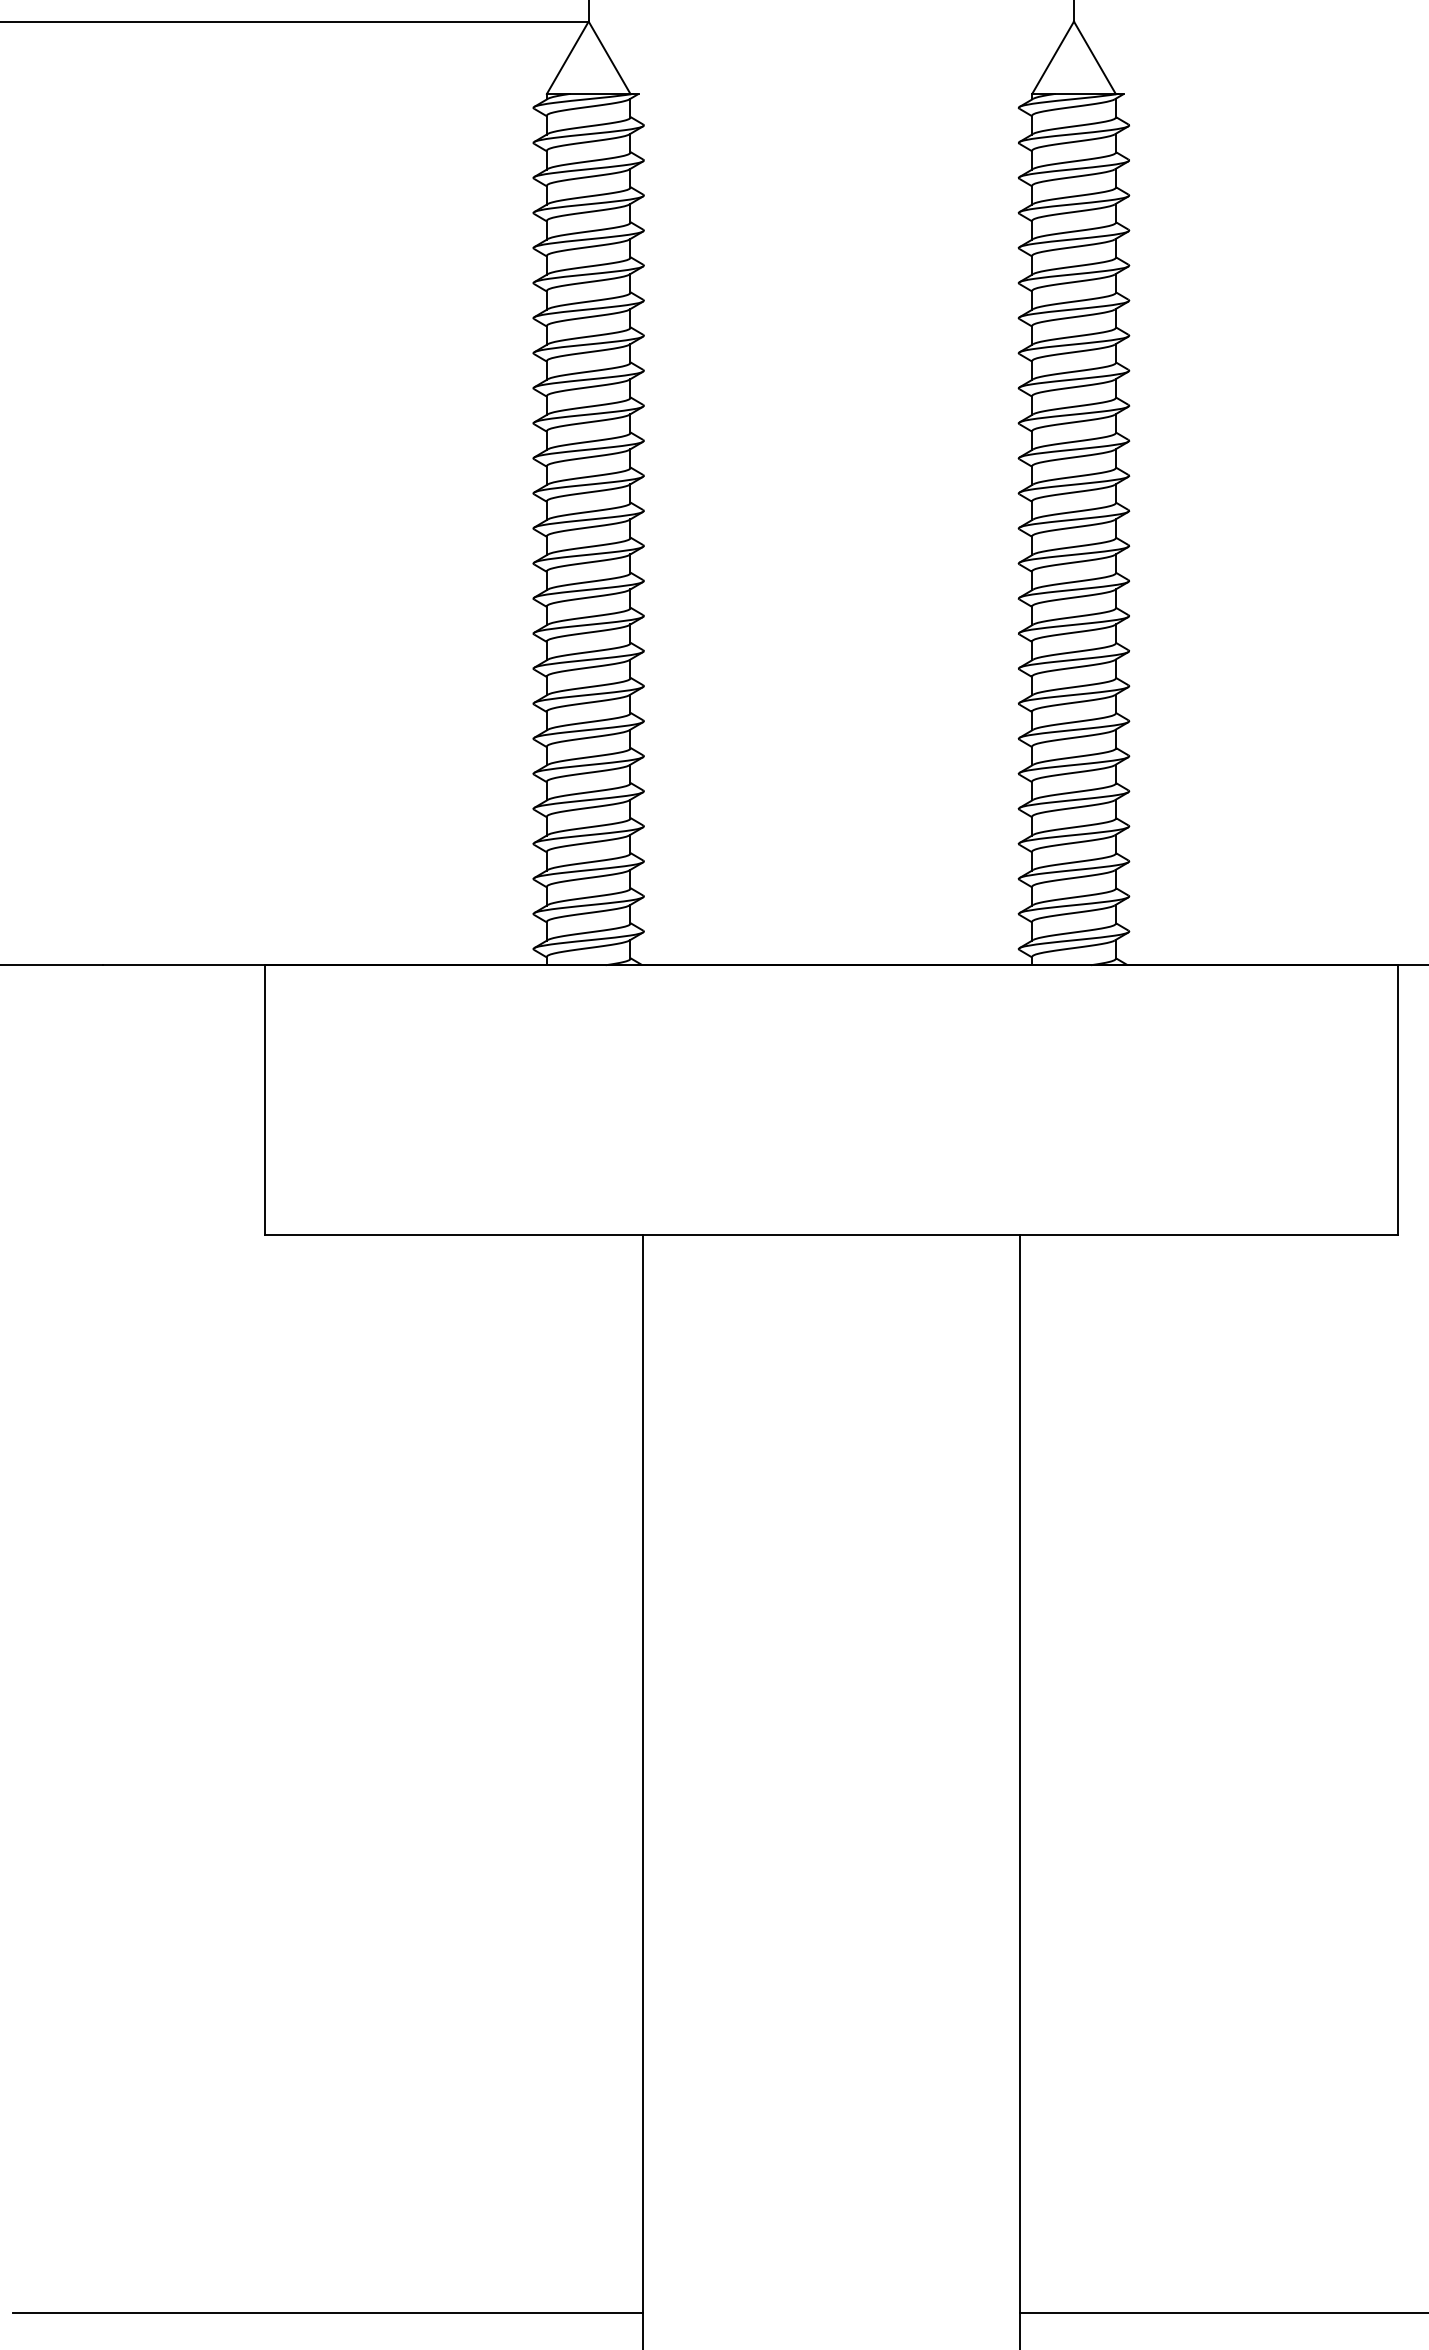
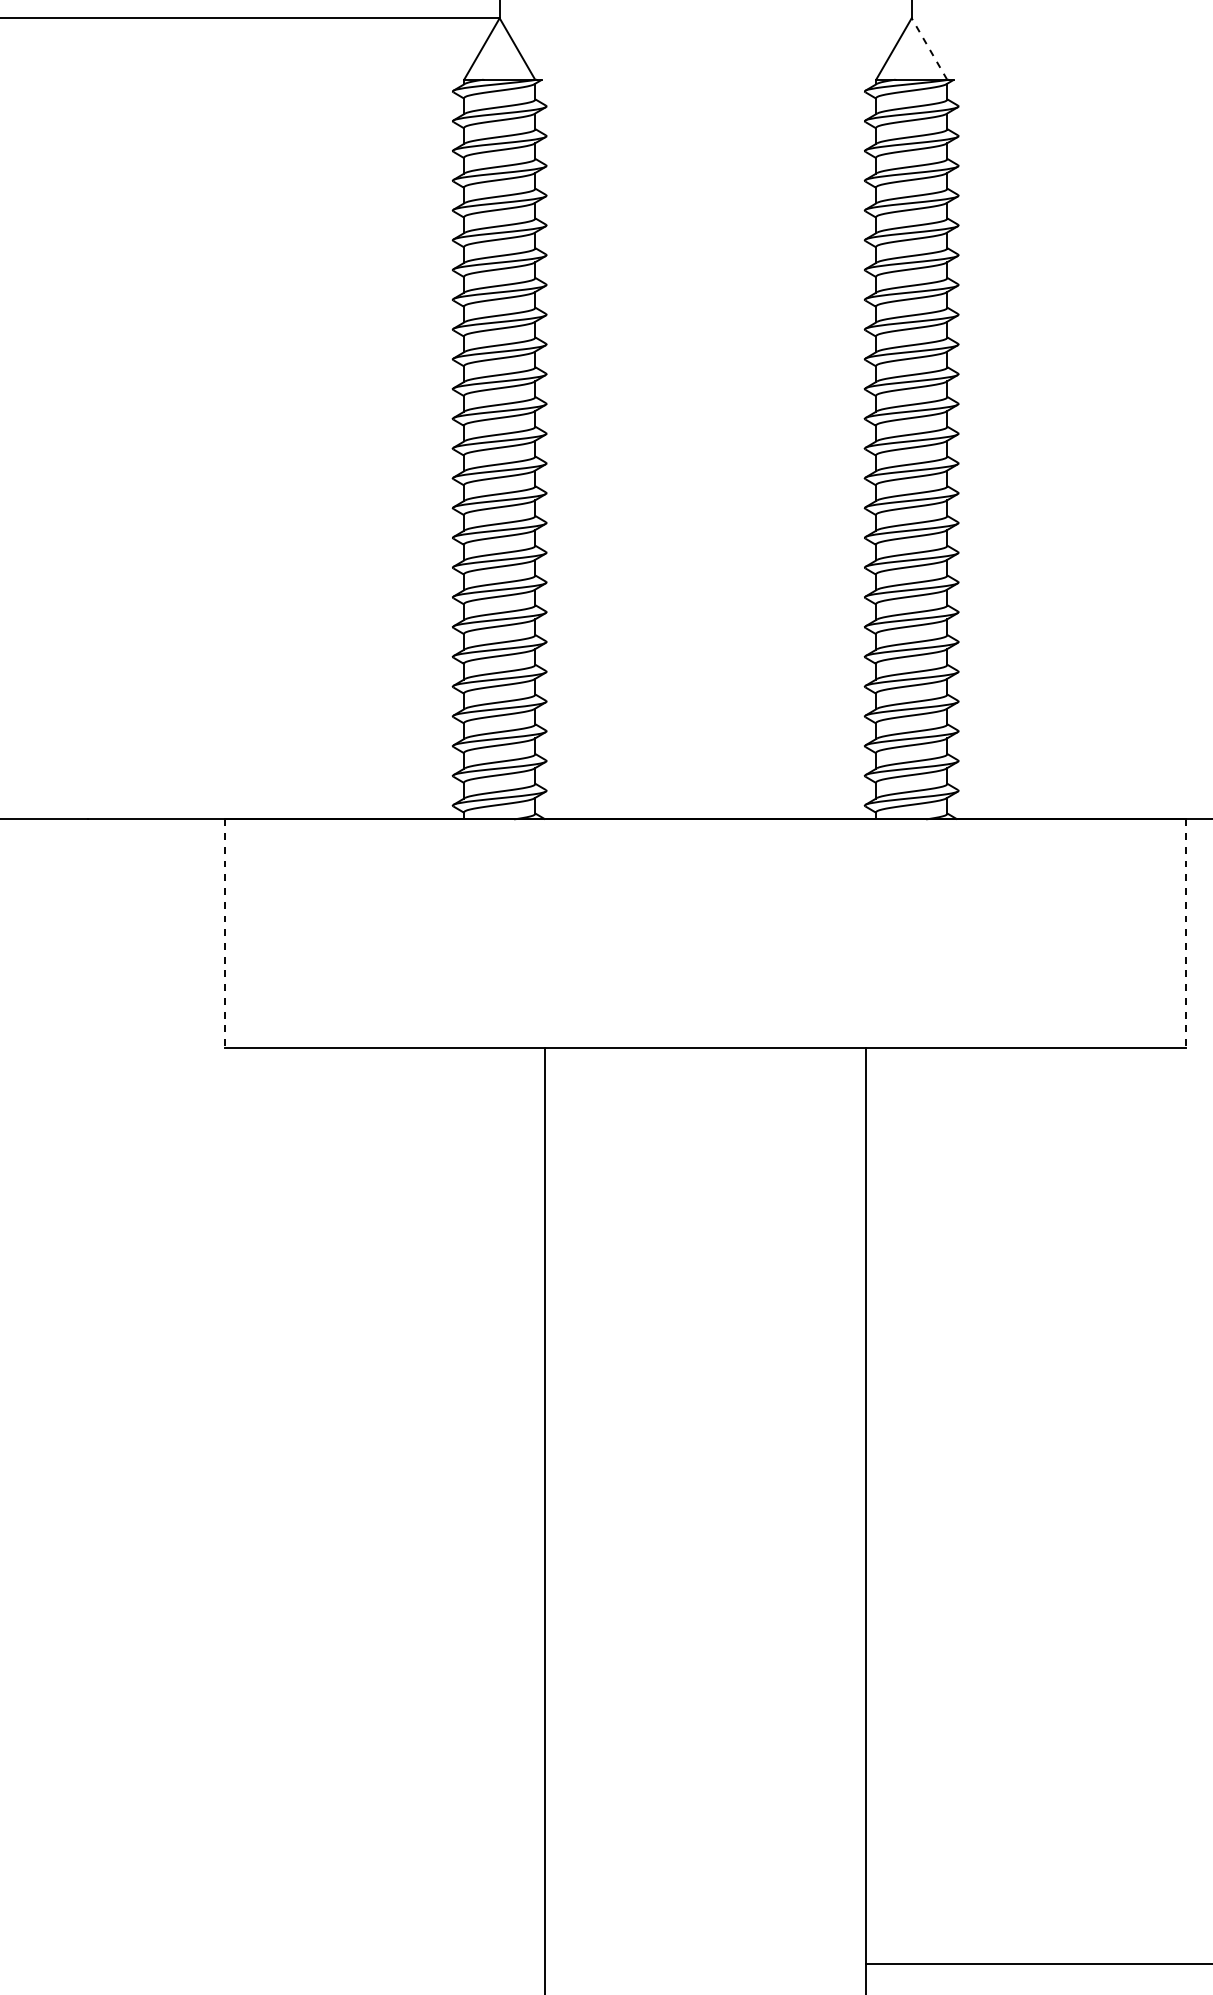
line: (1094, 57) -> (929, 48), solid -> dashed
line: (265, 1100) -> (225, 934), solid -> dashed
line: (1397, 1100) -> (1186, 934), solid -> dashed
line: (327, 2313) -> (277, 1964), removed

